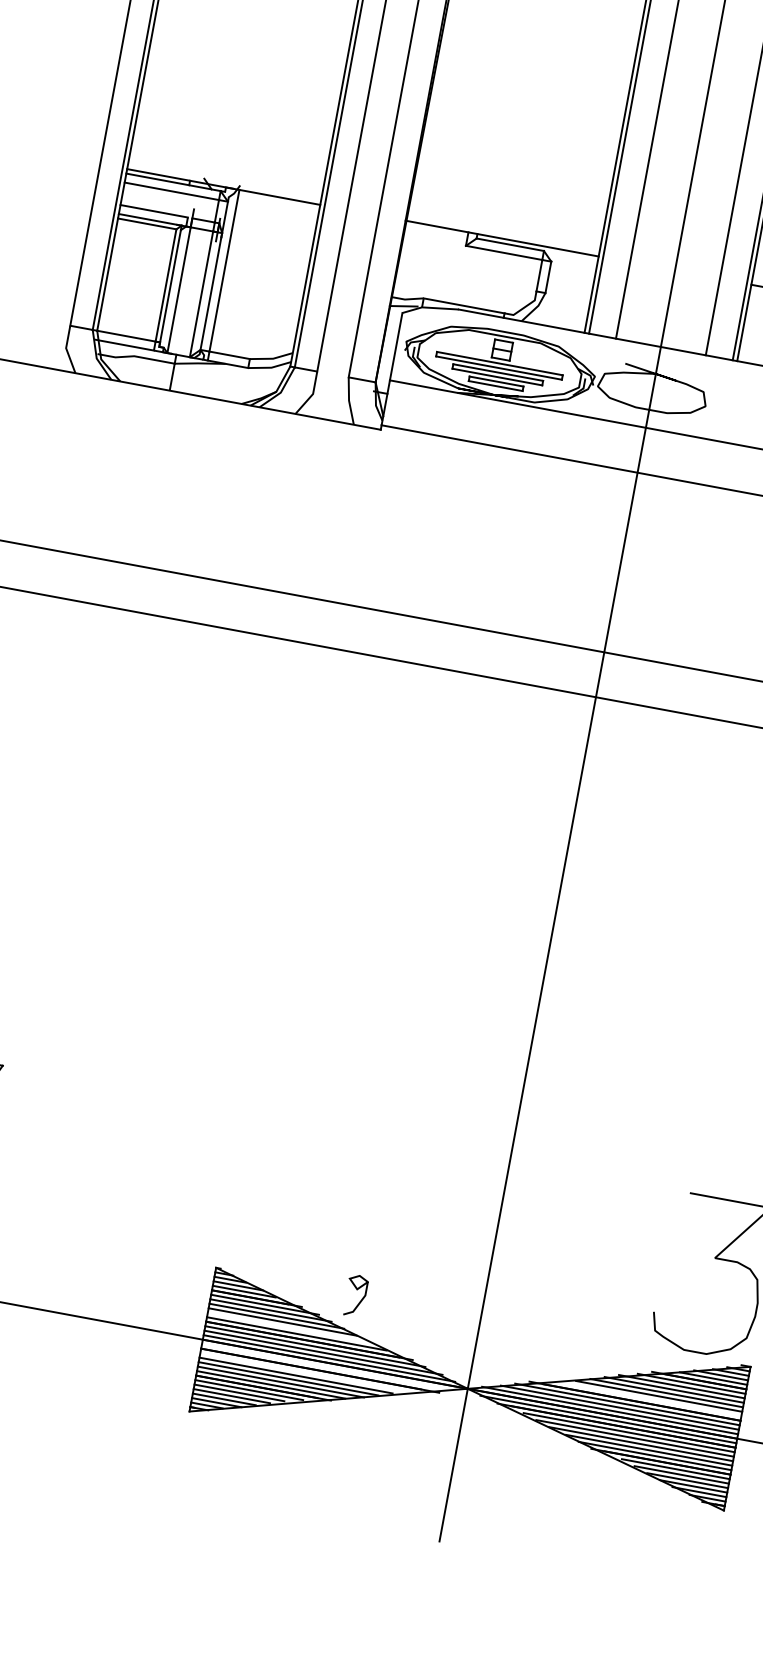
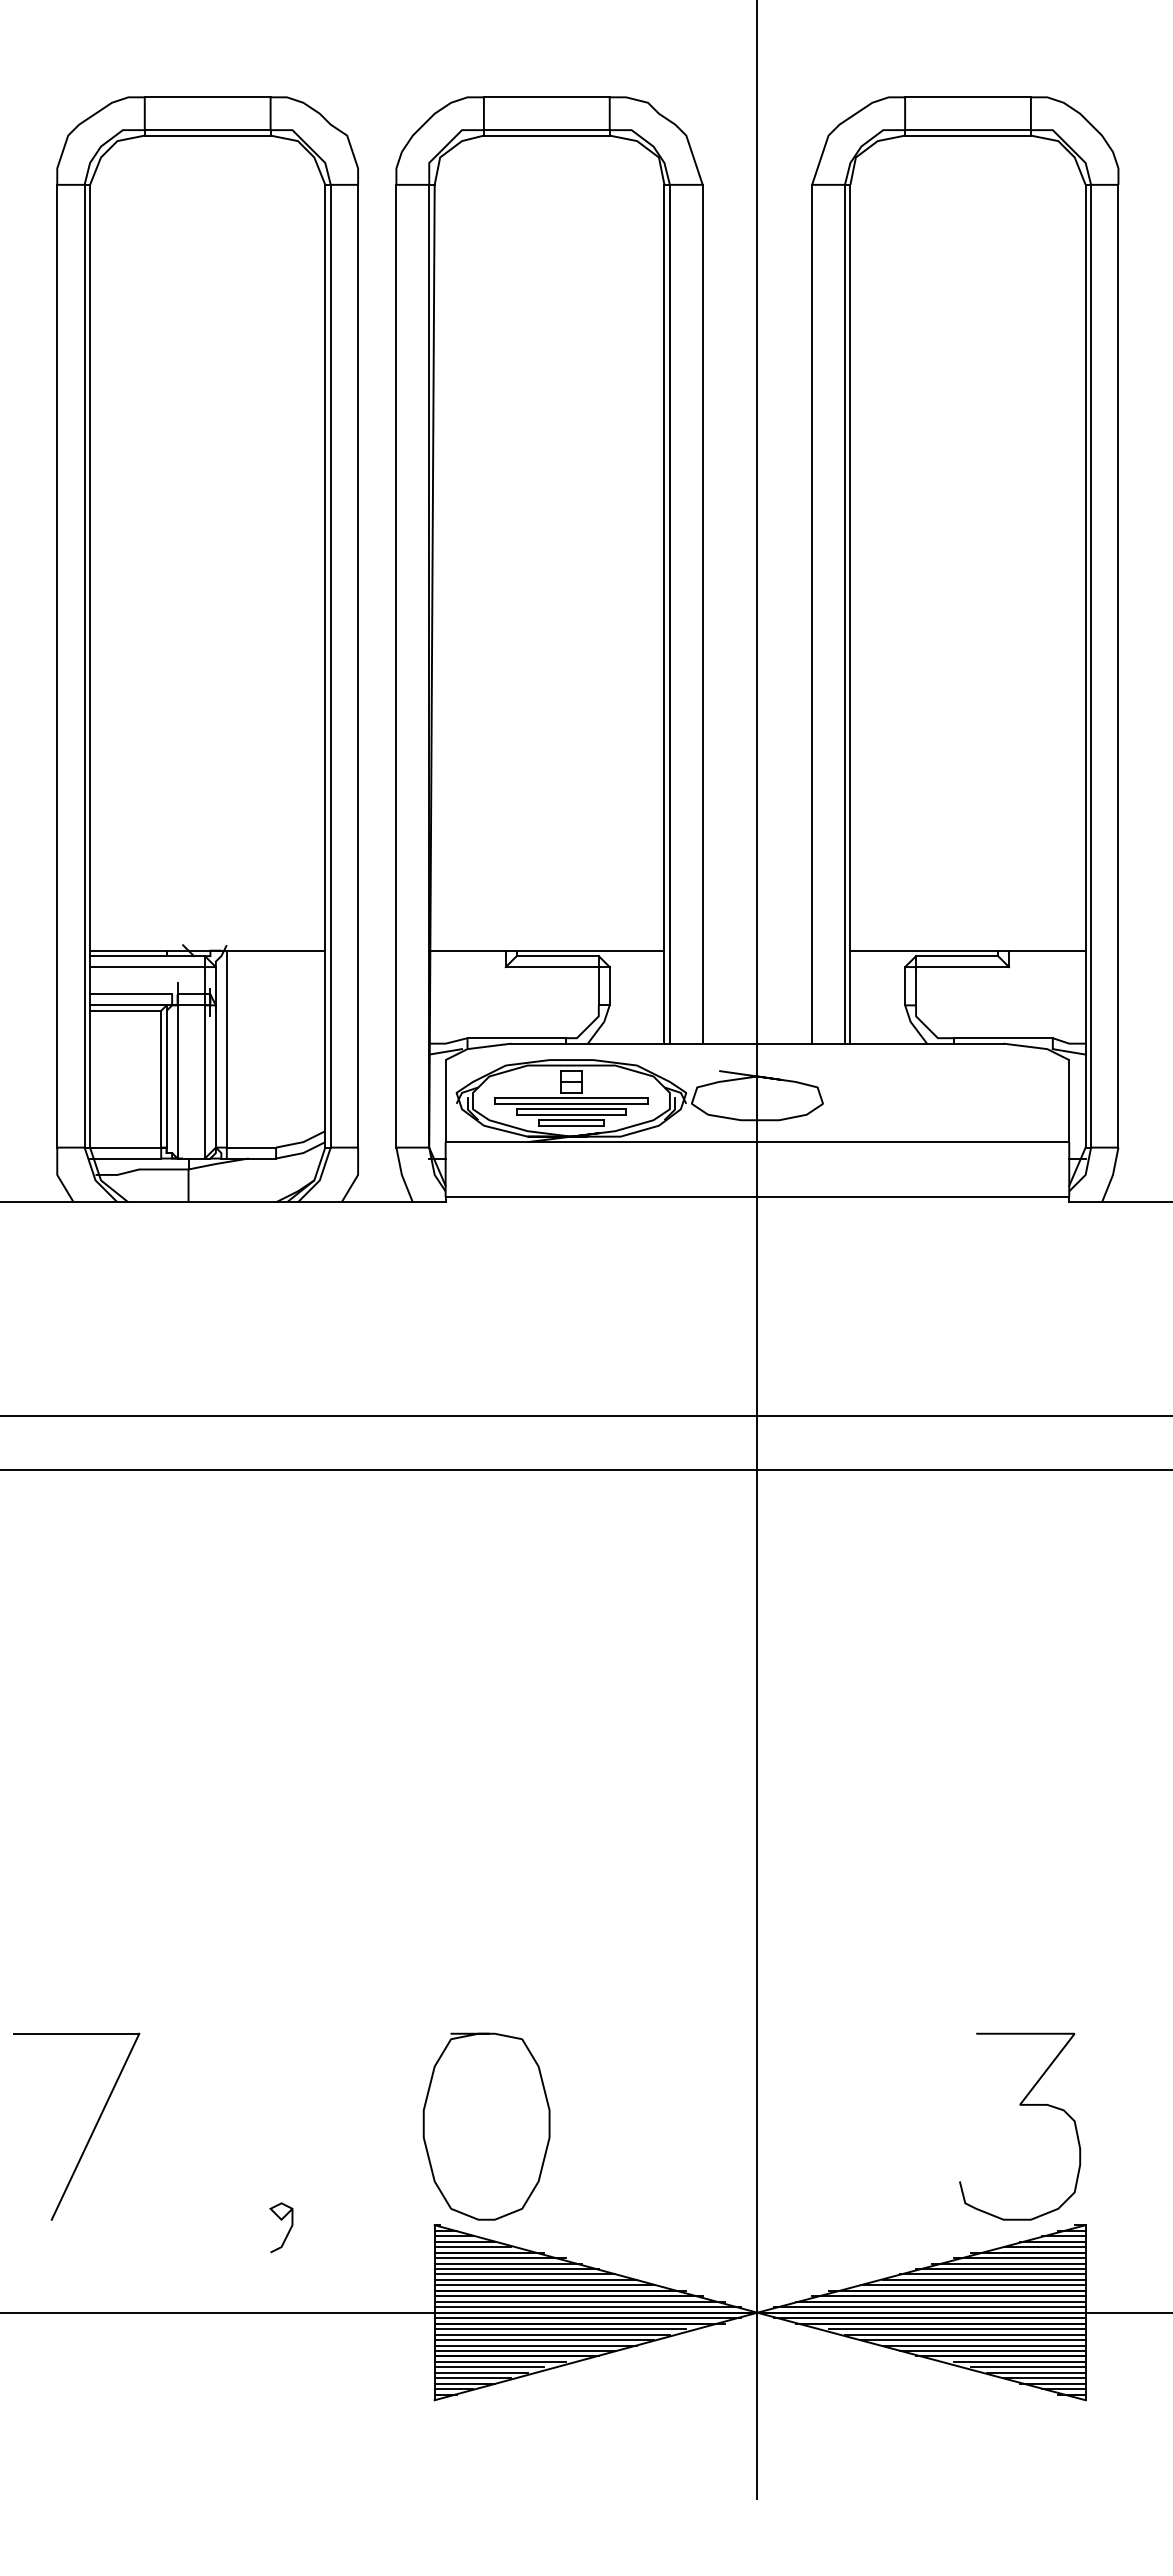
part: (273, 1194) -> (486, 2126), added
curve: (357, 1289) -> (281, 2220), moved
line: (290, 1327) -> (535, 2279), added
line: (327, 1367) -> (587, 2318), added
line: (303, 1372) -> (560, 2329), added
line: (649, 1399) -> (973, 2285), added

